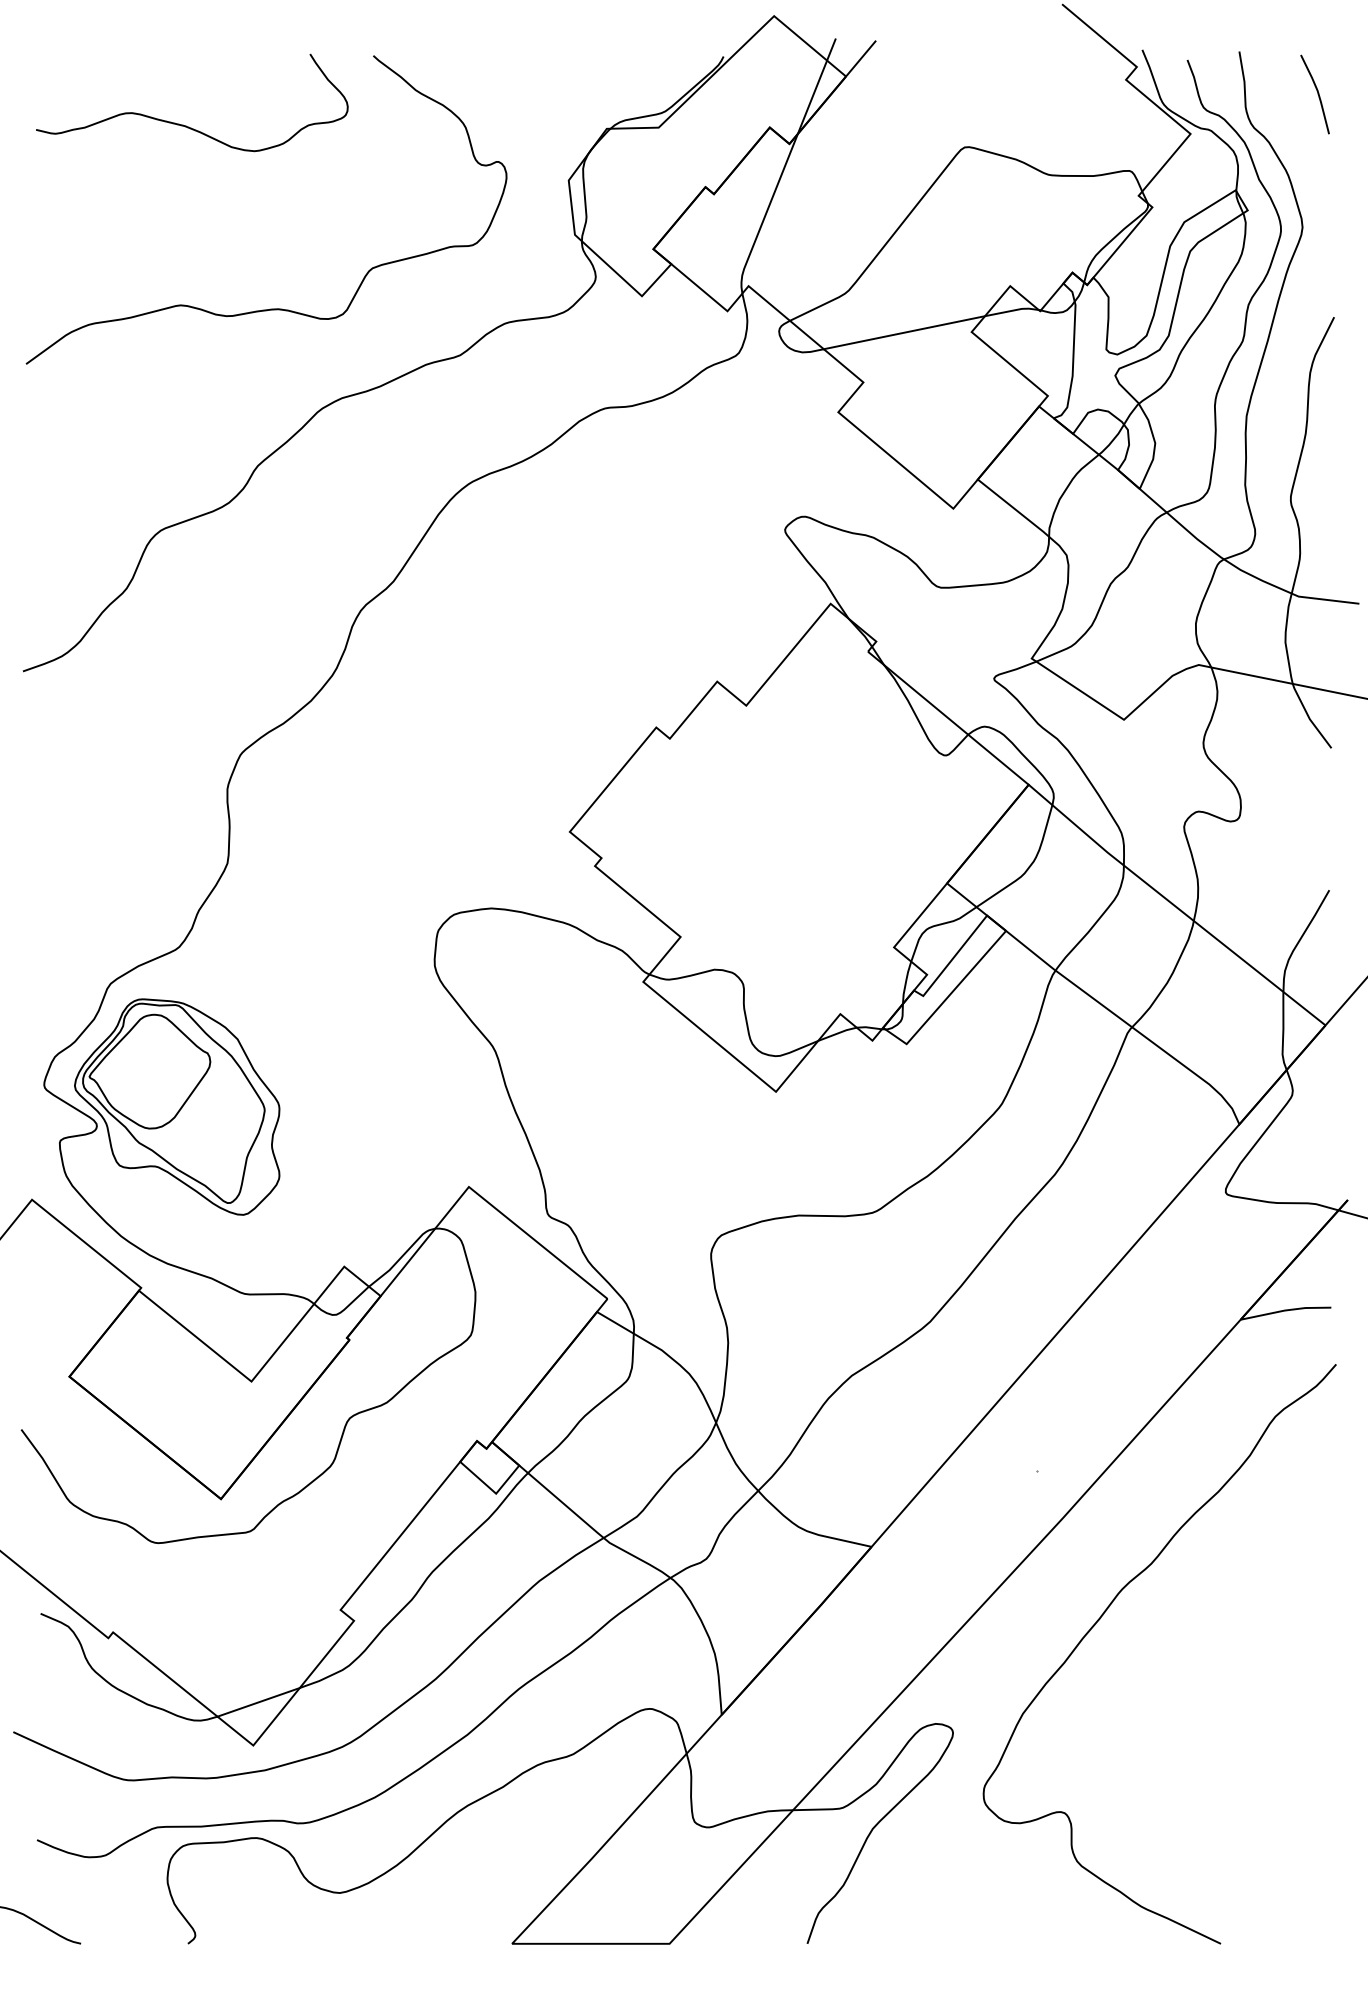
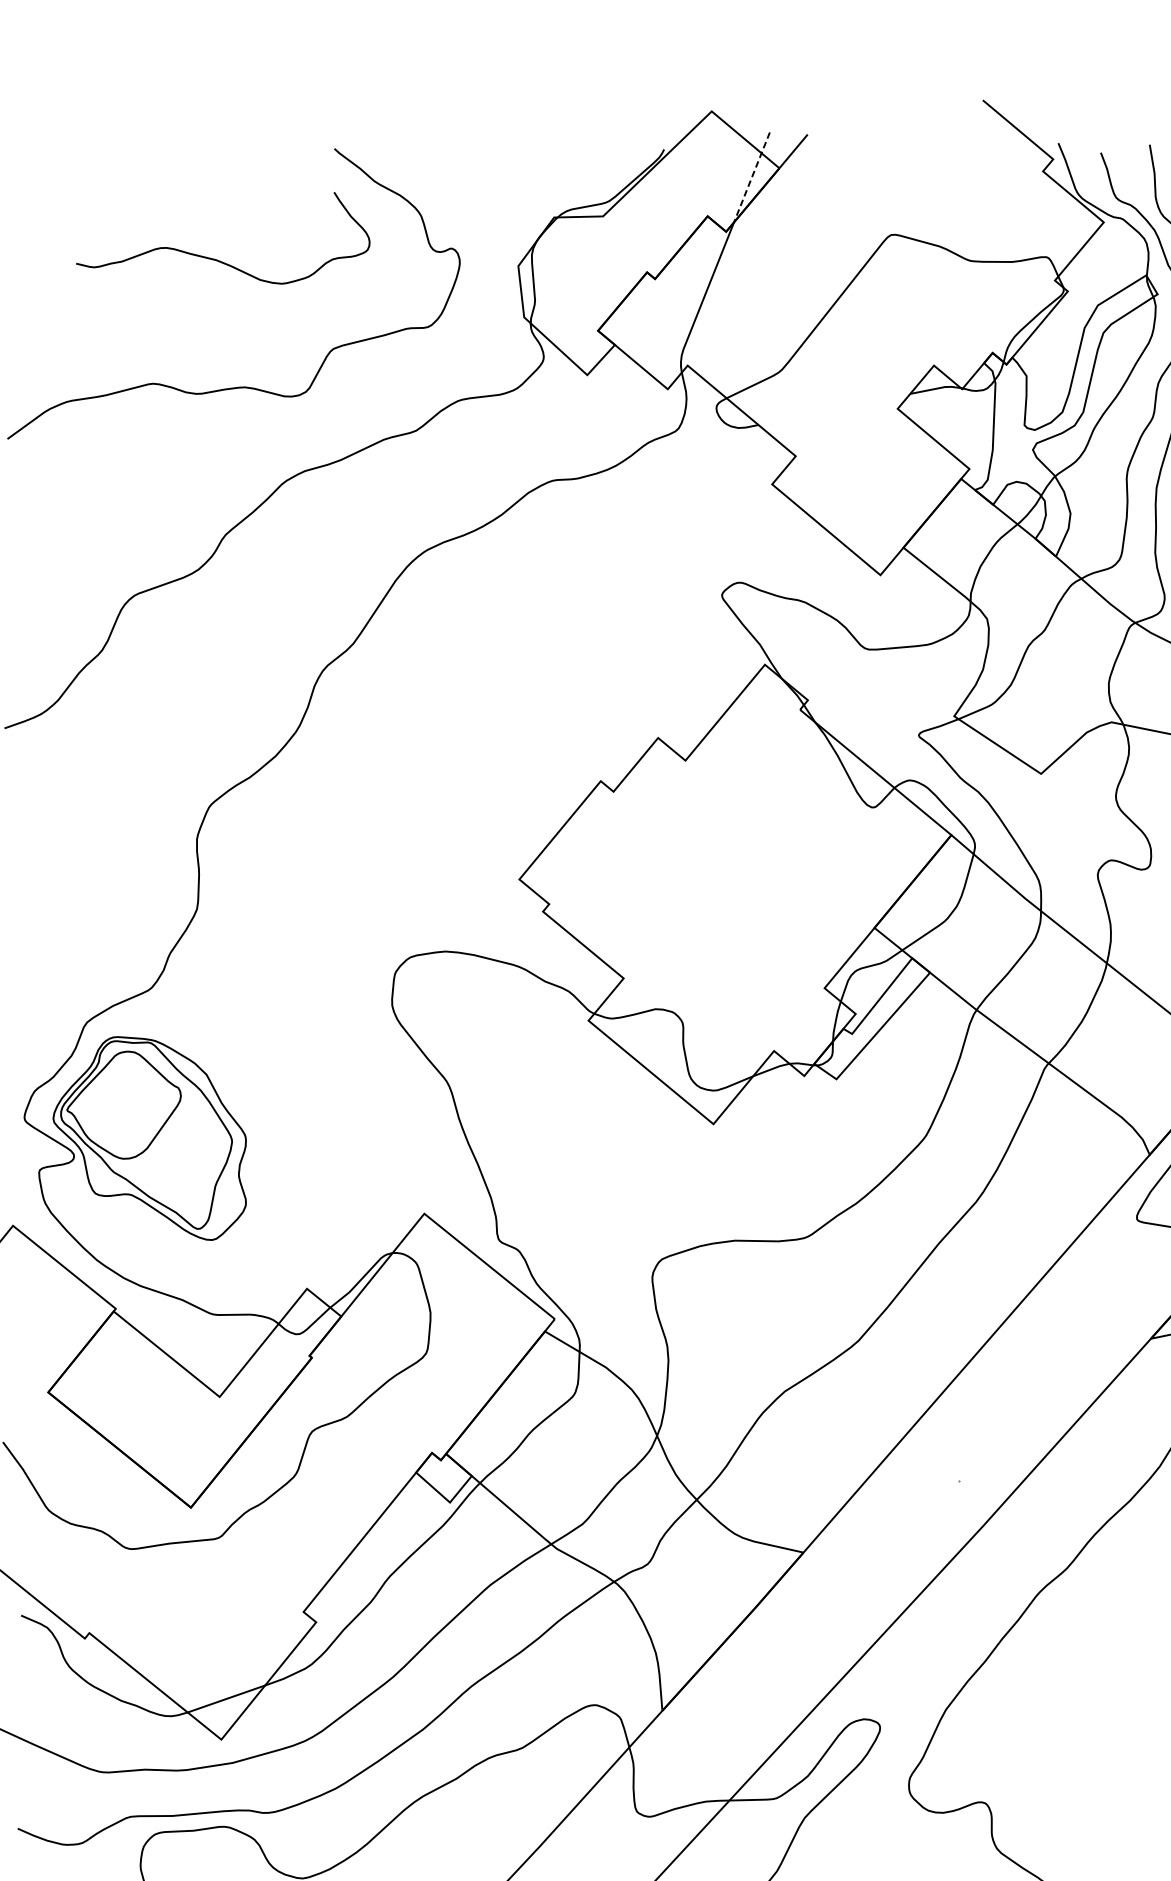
line: (816, 86) -> (751, 177), solid -> dashed
curve: (183, 124) -> (214, 258), moved
line: (904, 332) -> (834, 409), removed

